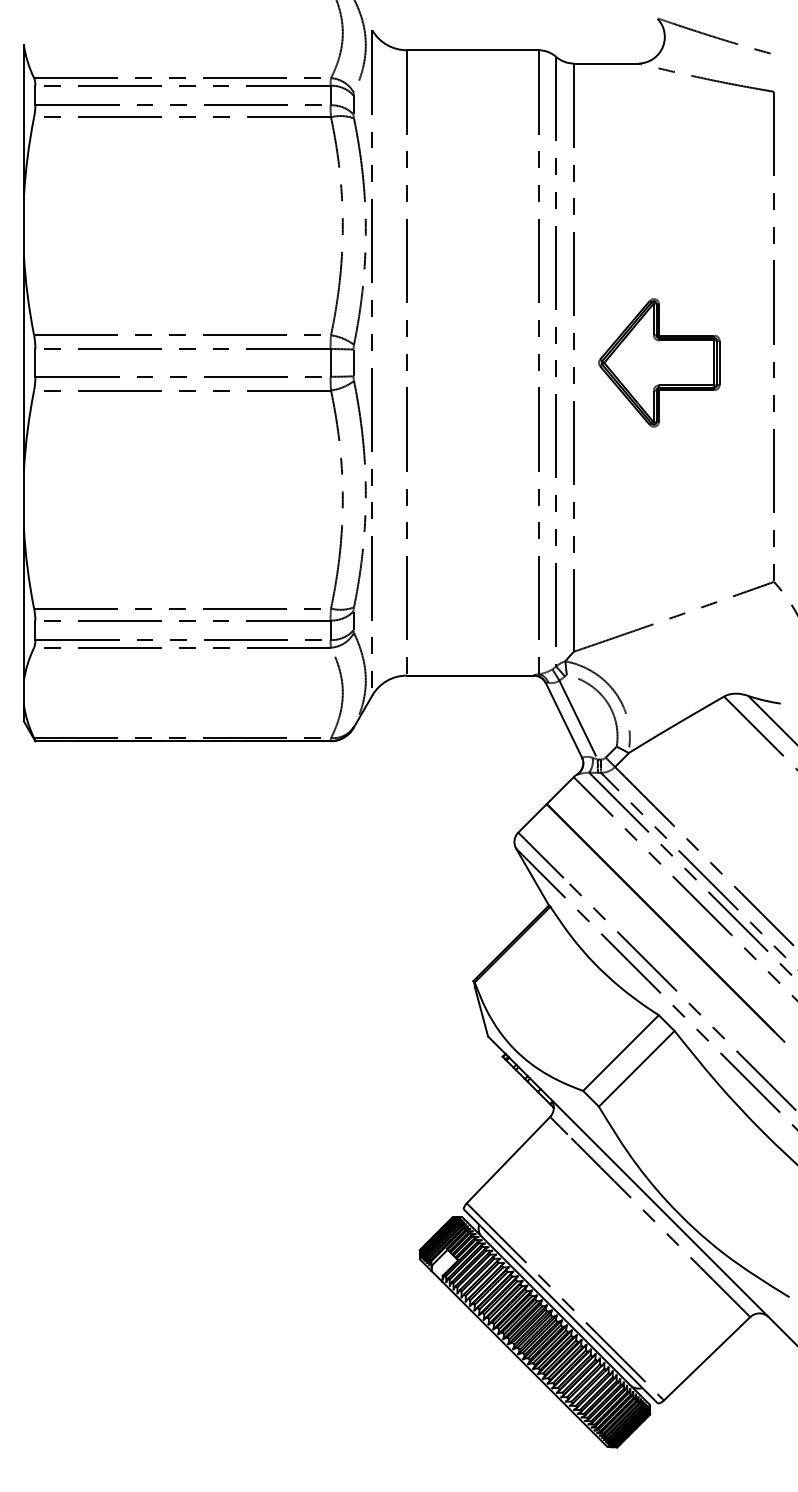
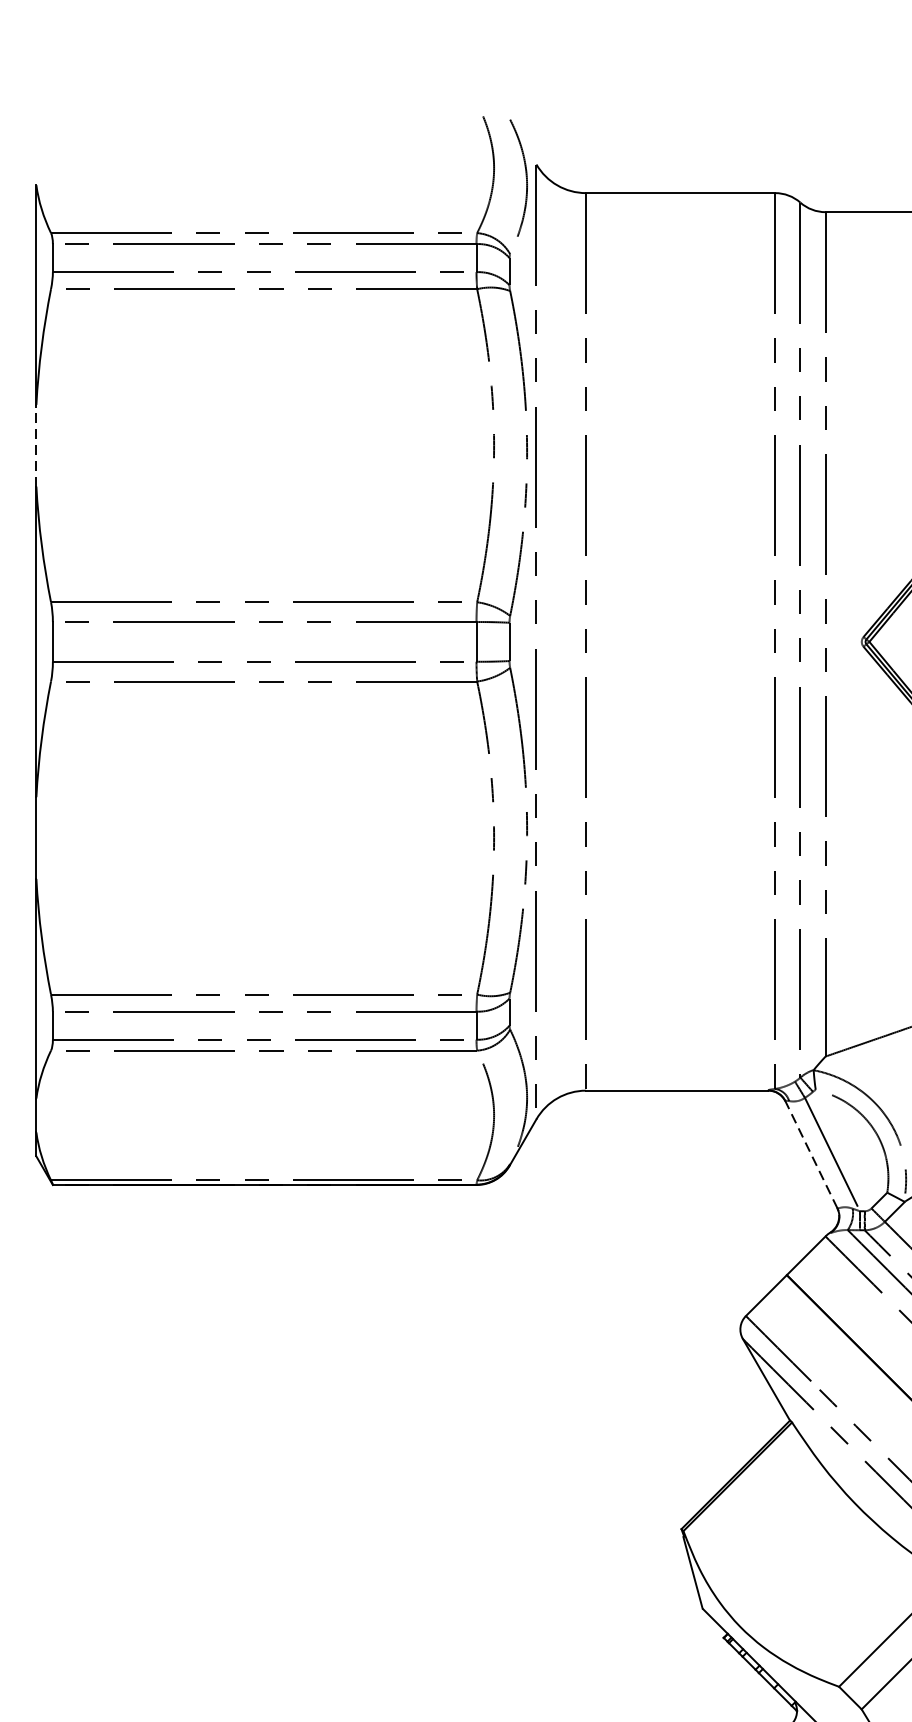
line: (23, 225) -> (35, 444), solid -> dashed
line: (563, 720) -> (810, 1155), solid -> dashed

